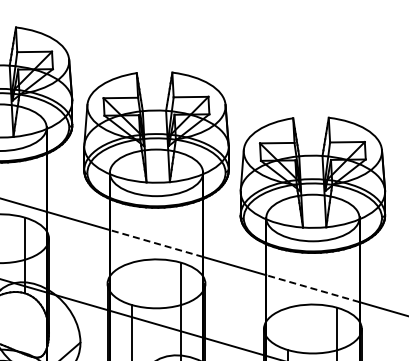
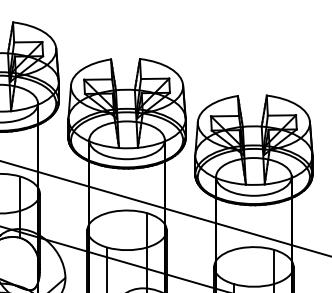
line: (156, 243) -> (127, 197), dashed -> solid
line: (312, 288) -> (253, 234), dashed -> solid

